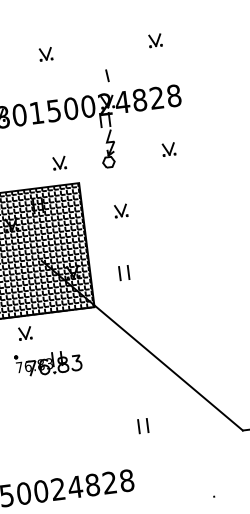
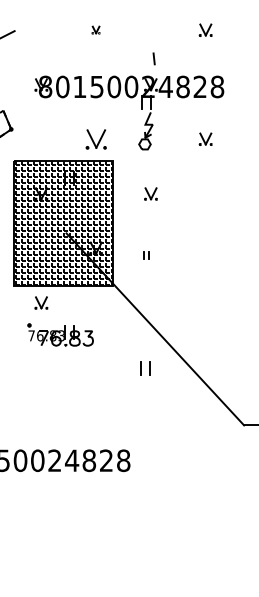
part: (45, 53) -> (95, 29), size x0.6
part: (58, 162) -> (95, 138), size x1.6
part: (124, 273) -> (146, 255), size x0.6
part: (143, 425) -> (145, 368), moved

